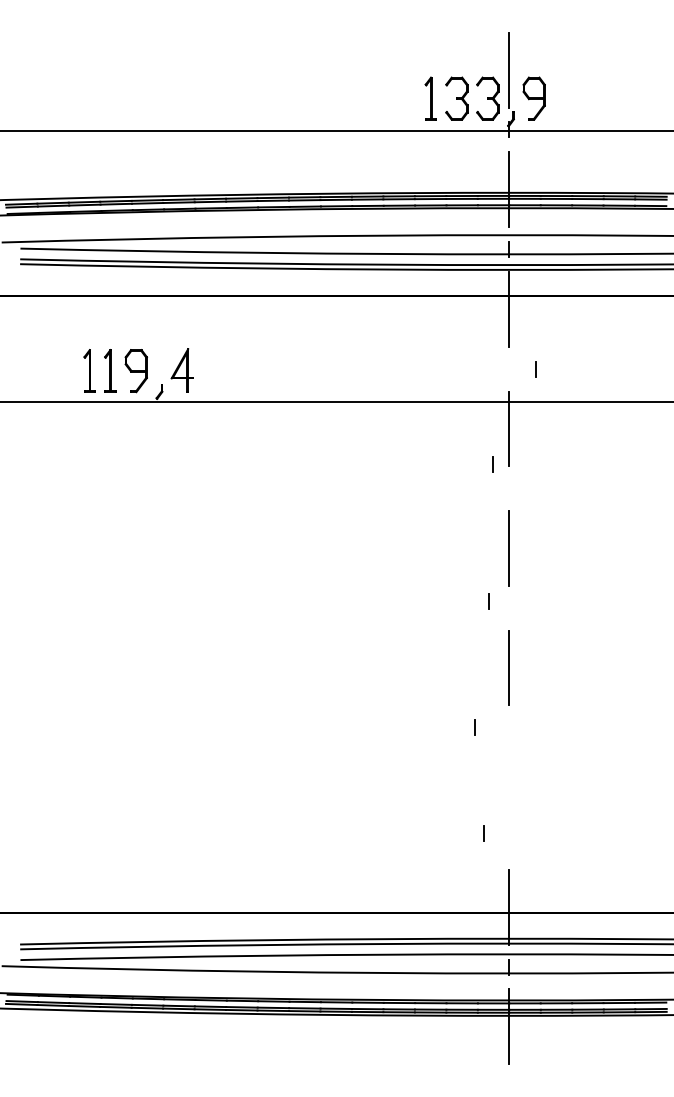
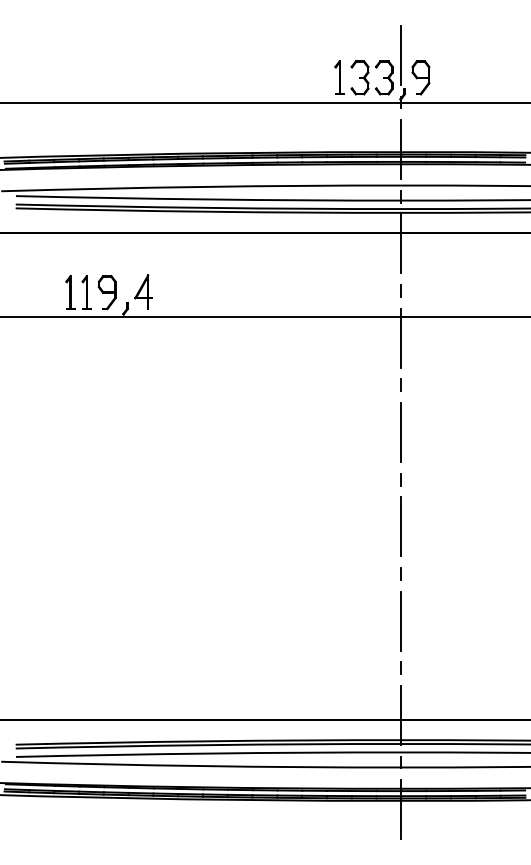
line: (534, 368) -> (400, 290), moved
line: (491, 463) -> (400, 384), moved
line: (487, 601) -> (400, 479), moved
line: (473, 727) -> (400, 573), moved
line: (509, 786) -> (401, 620), added
line: (482, 832) -> (400, 667), moved

